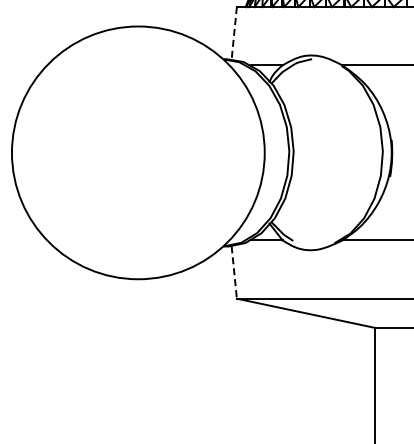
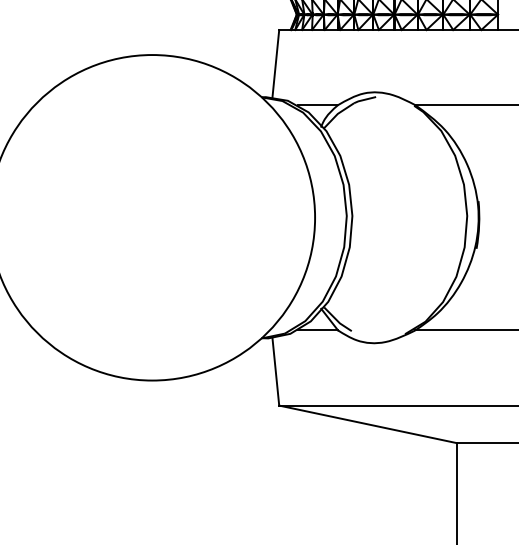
line: (234, 33) -> (276, 64), dashed -> solid
line: (234, 273) -> (276, 373), dashed -> solid

